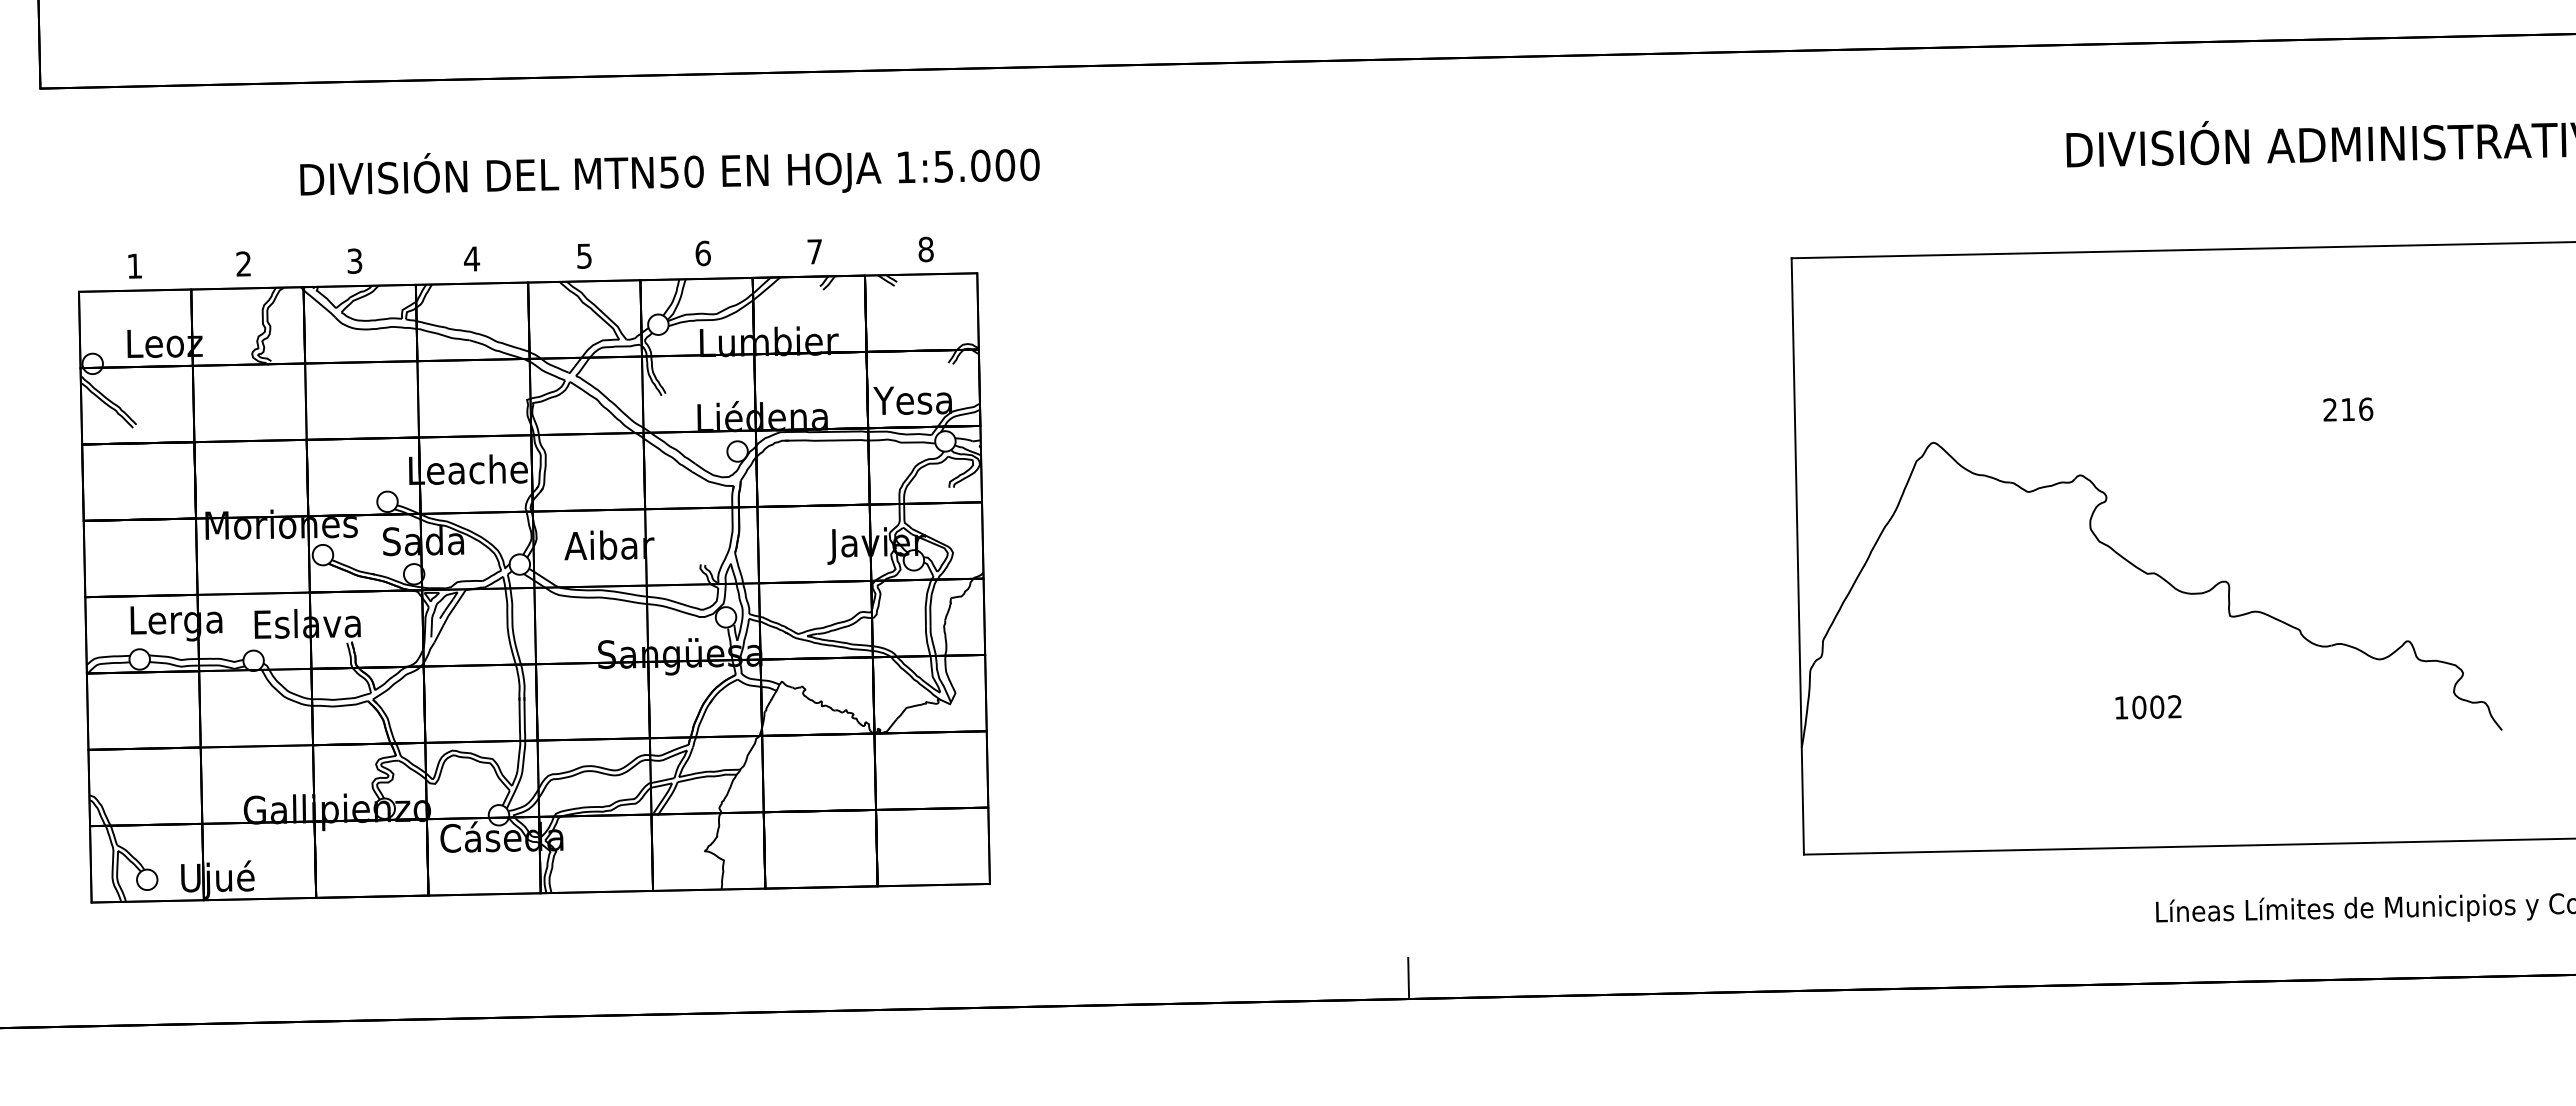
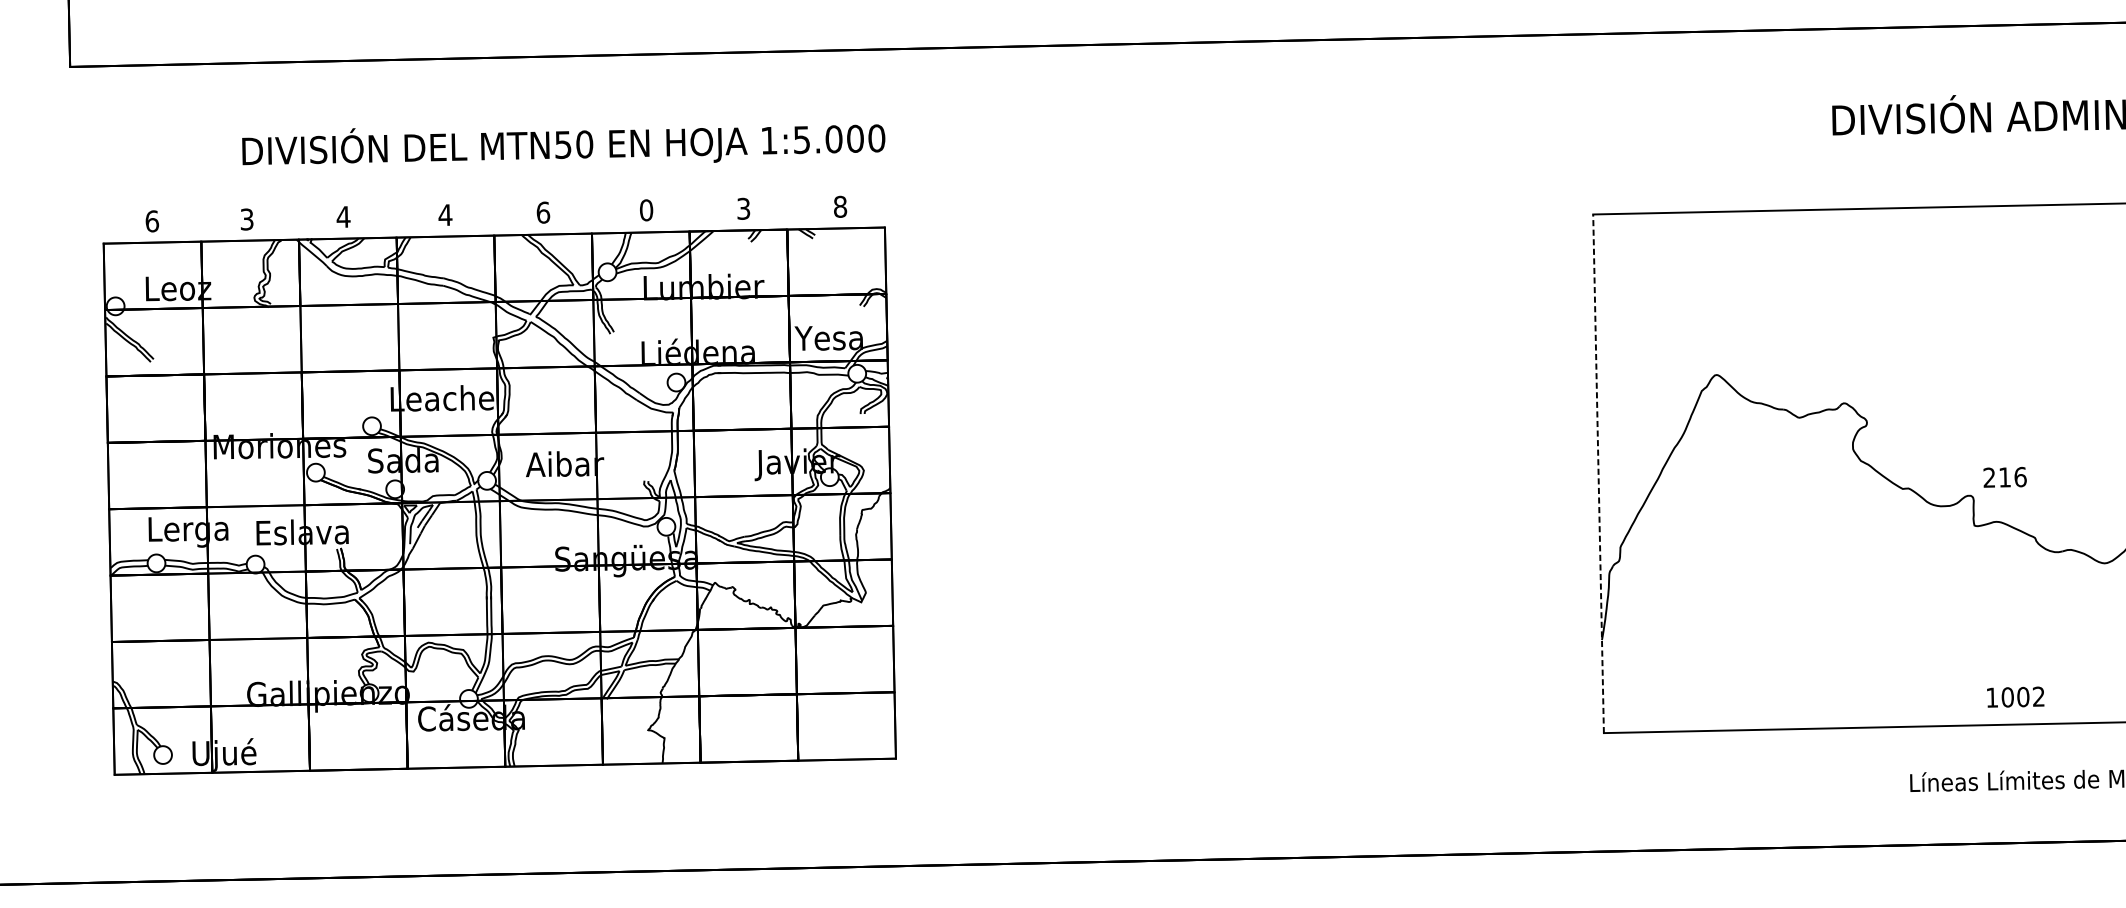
text: (669, 171) -> (563, 144), moved
text: (814, 251) -> (743, 208), 7 -> 3
text: (702, 252) -> (645, 209), 6 -> 0
text: (584, 255) -> (543, 212), 5 -> 6
text: (354, 260) -> (343, 216), 3 -> 4
text: (243, 263) -> (246, 219), 2 -> 3
text: (134, 265) -> (151, 220), 1 -> 6
text: (2348, 409) -> (2005, 477), moved
line: (1797, 555) -> (1598, 472), solid -> dashed
text: (2148, 707) -> (2015, 697), moved
line: (1408, 978) -> (1259, 840), removed

